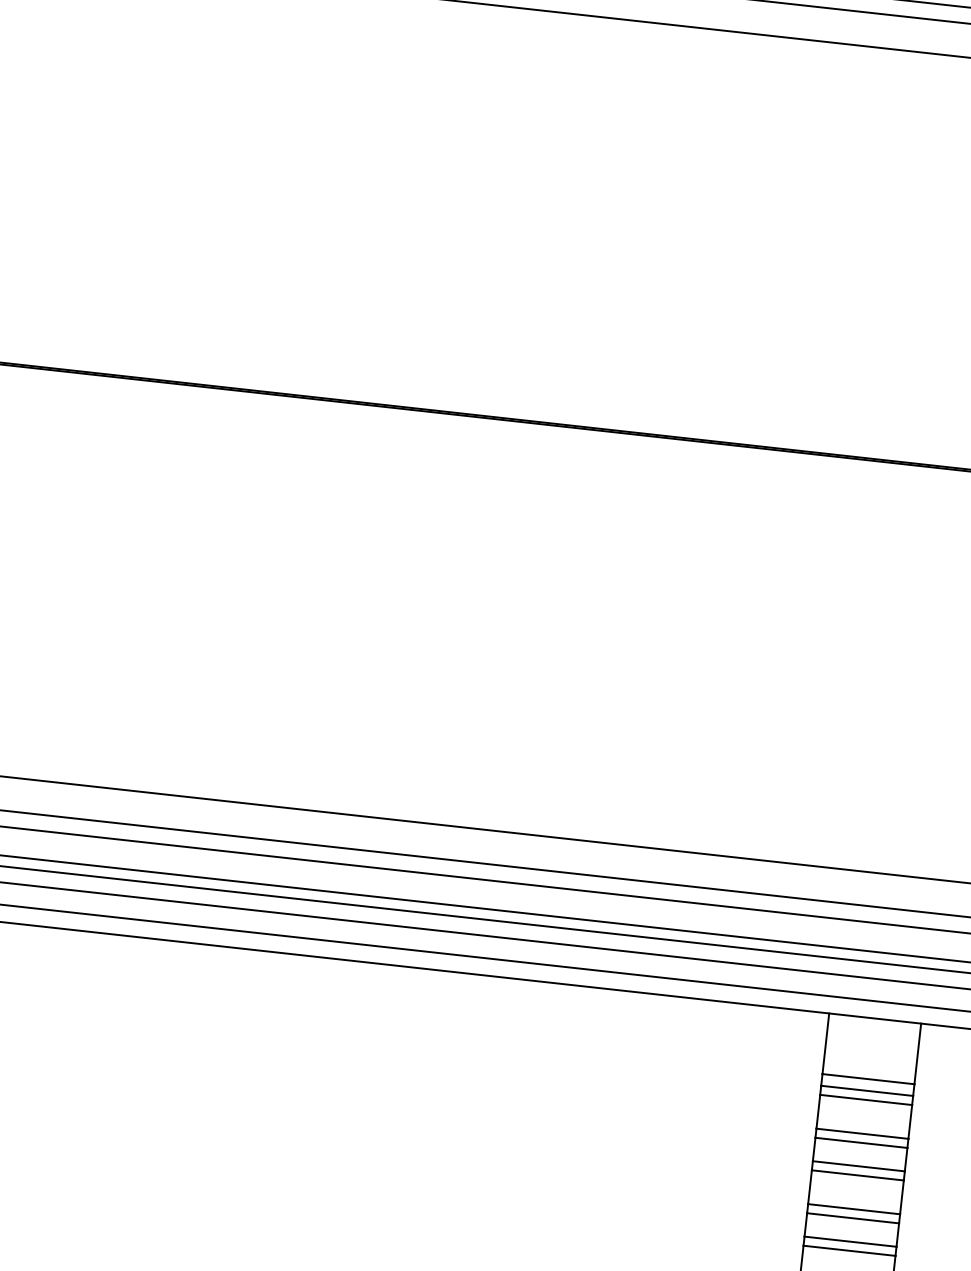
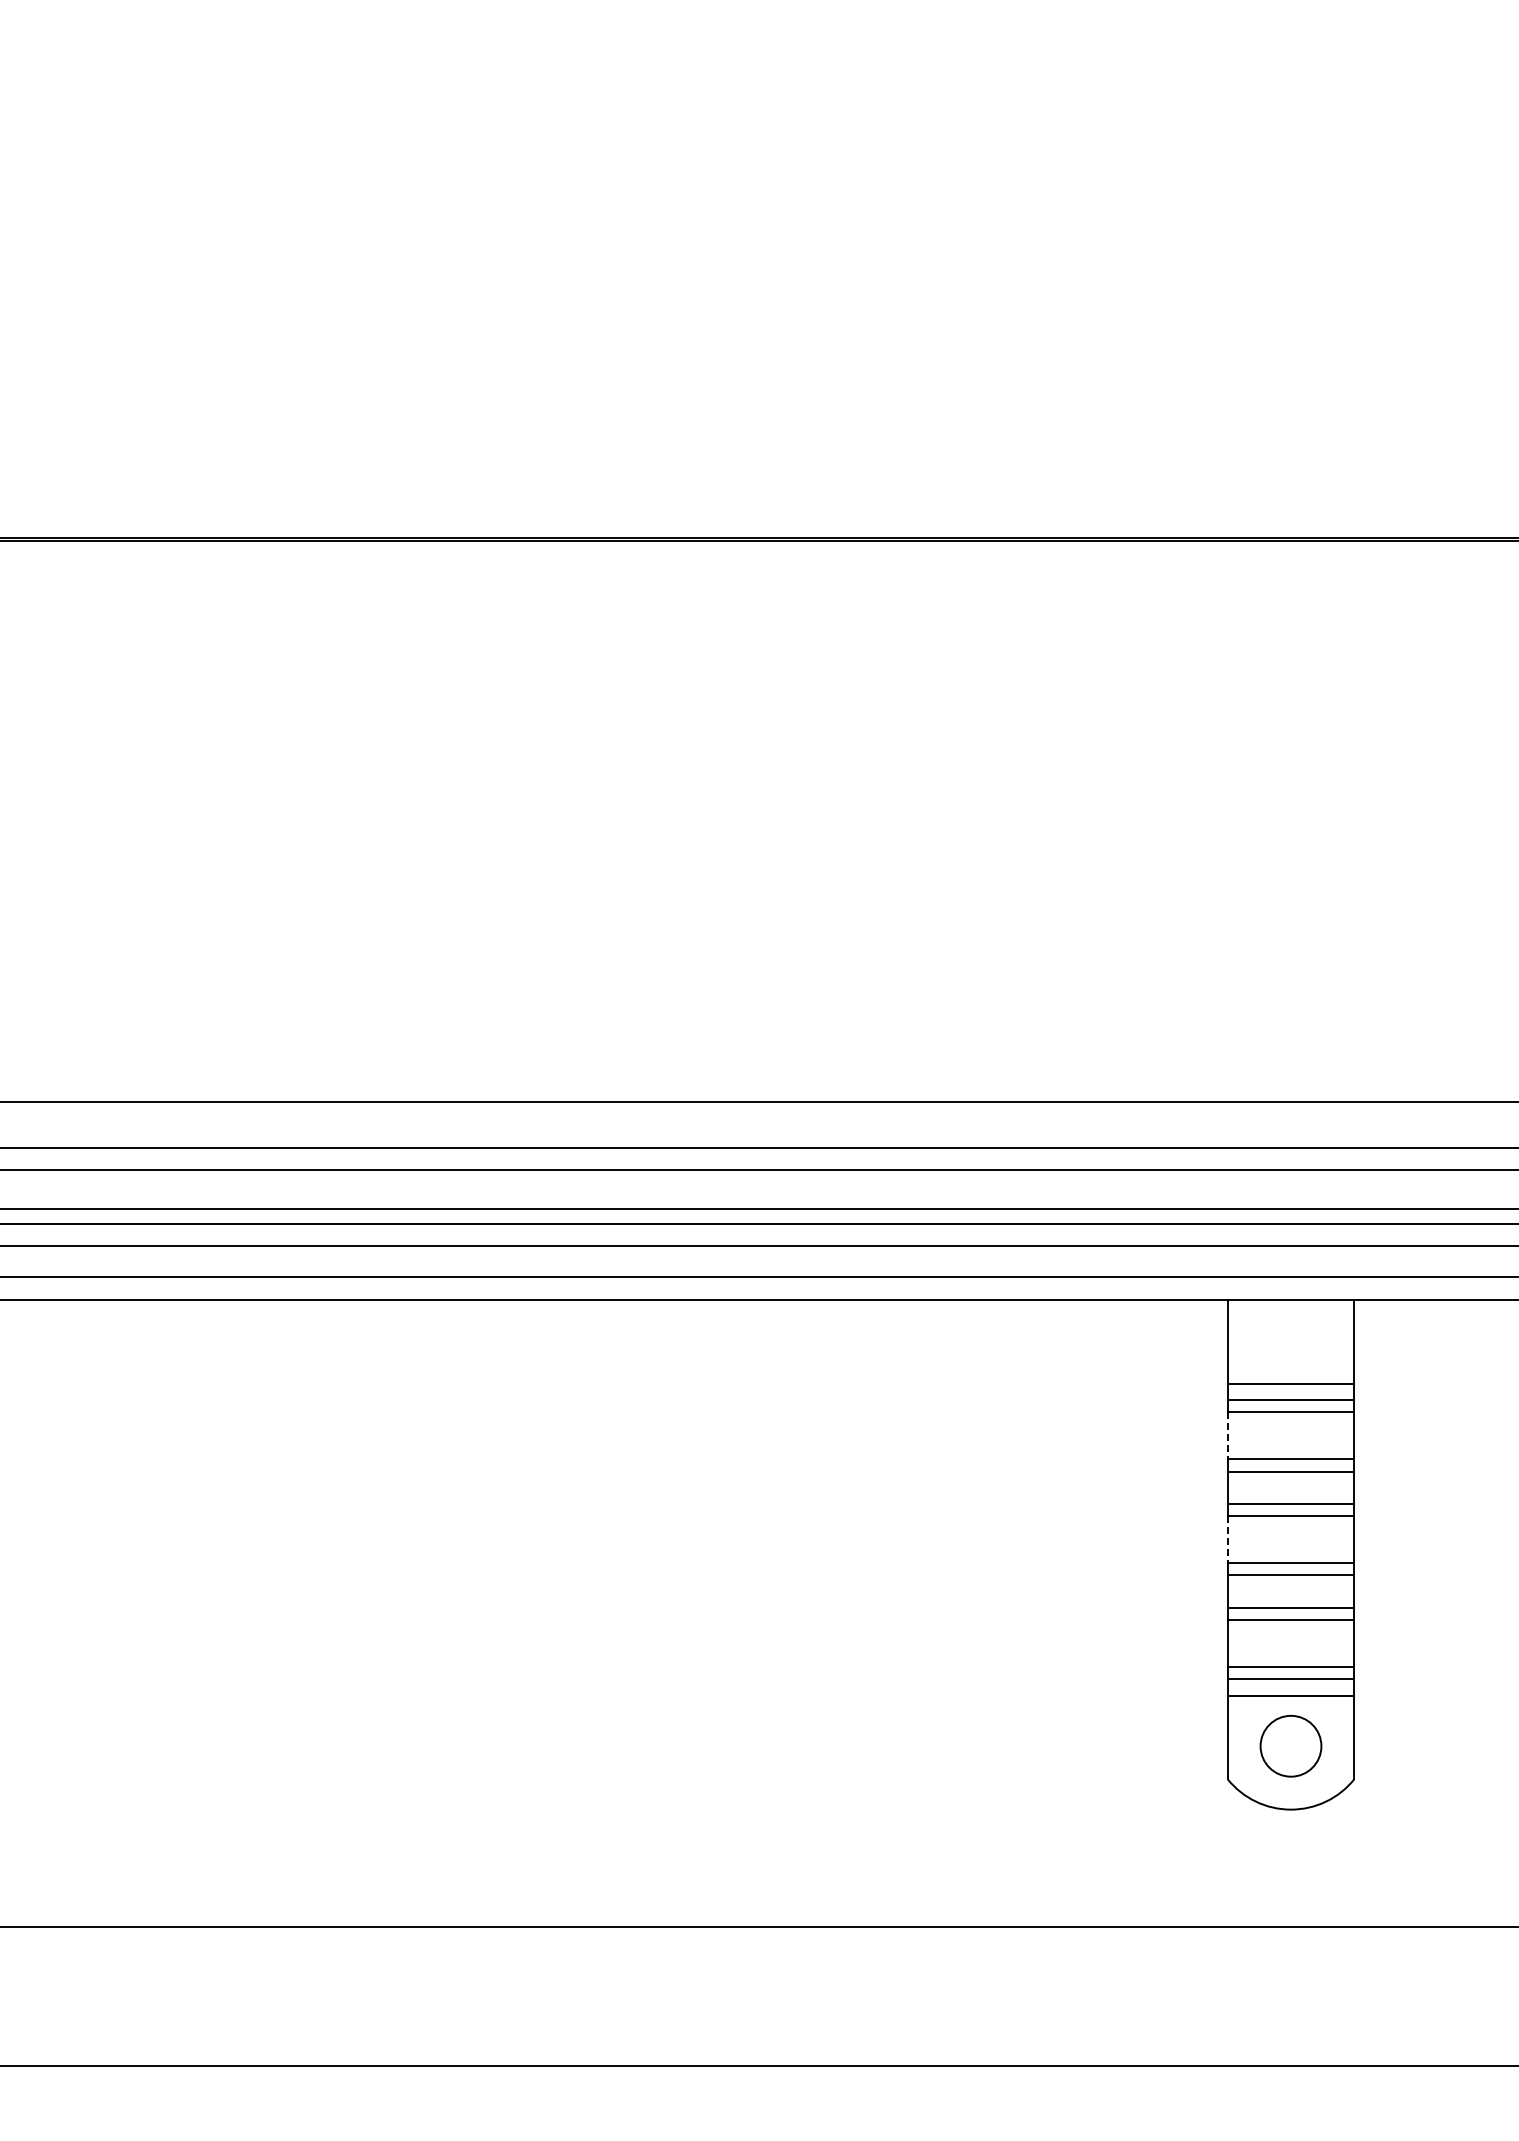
line: (818, 1112) -> (1227, 1436), solid -> dashed
line: (809, 1187) -> (1227, 1540), solid -> dashed

